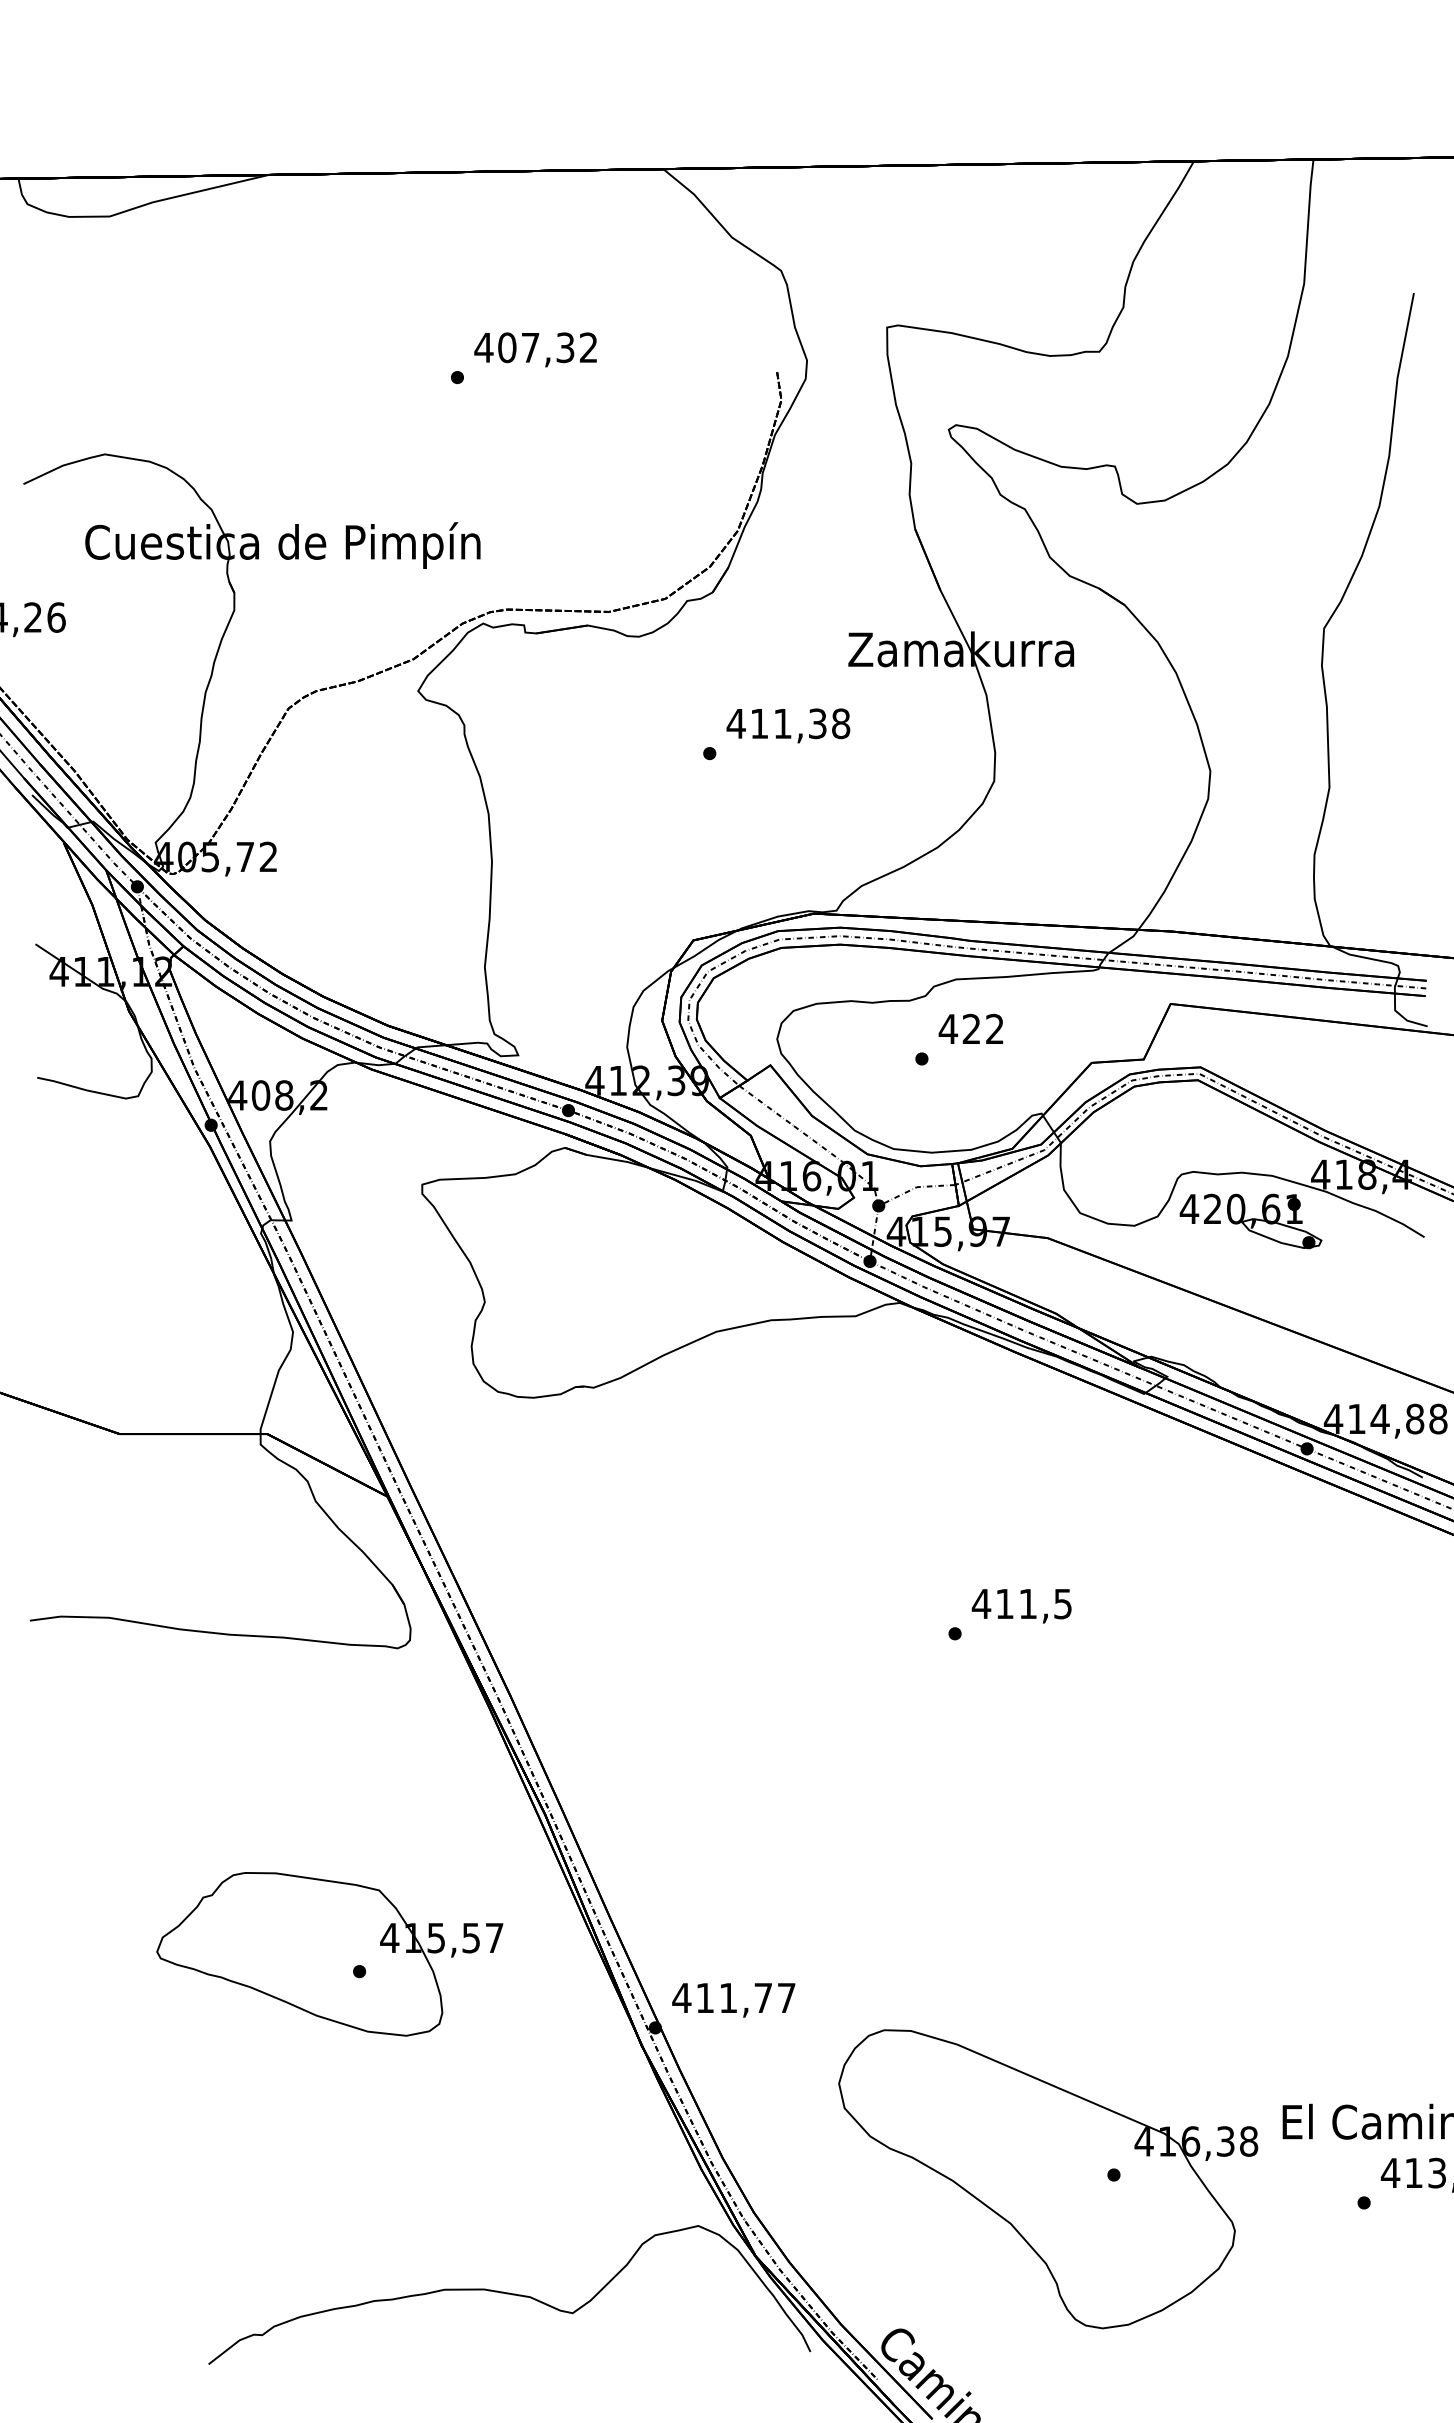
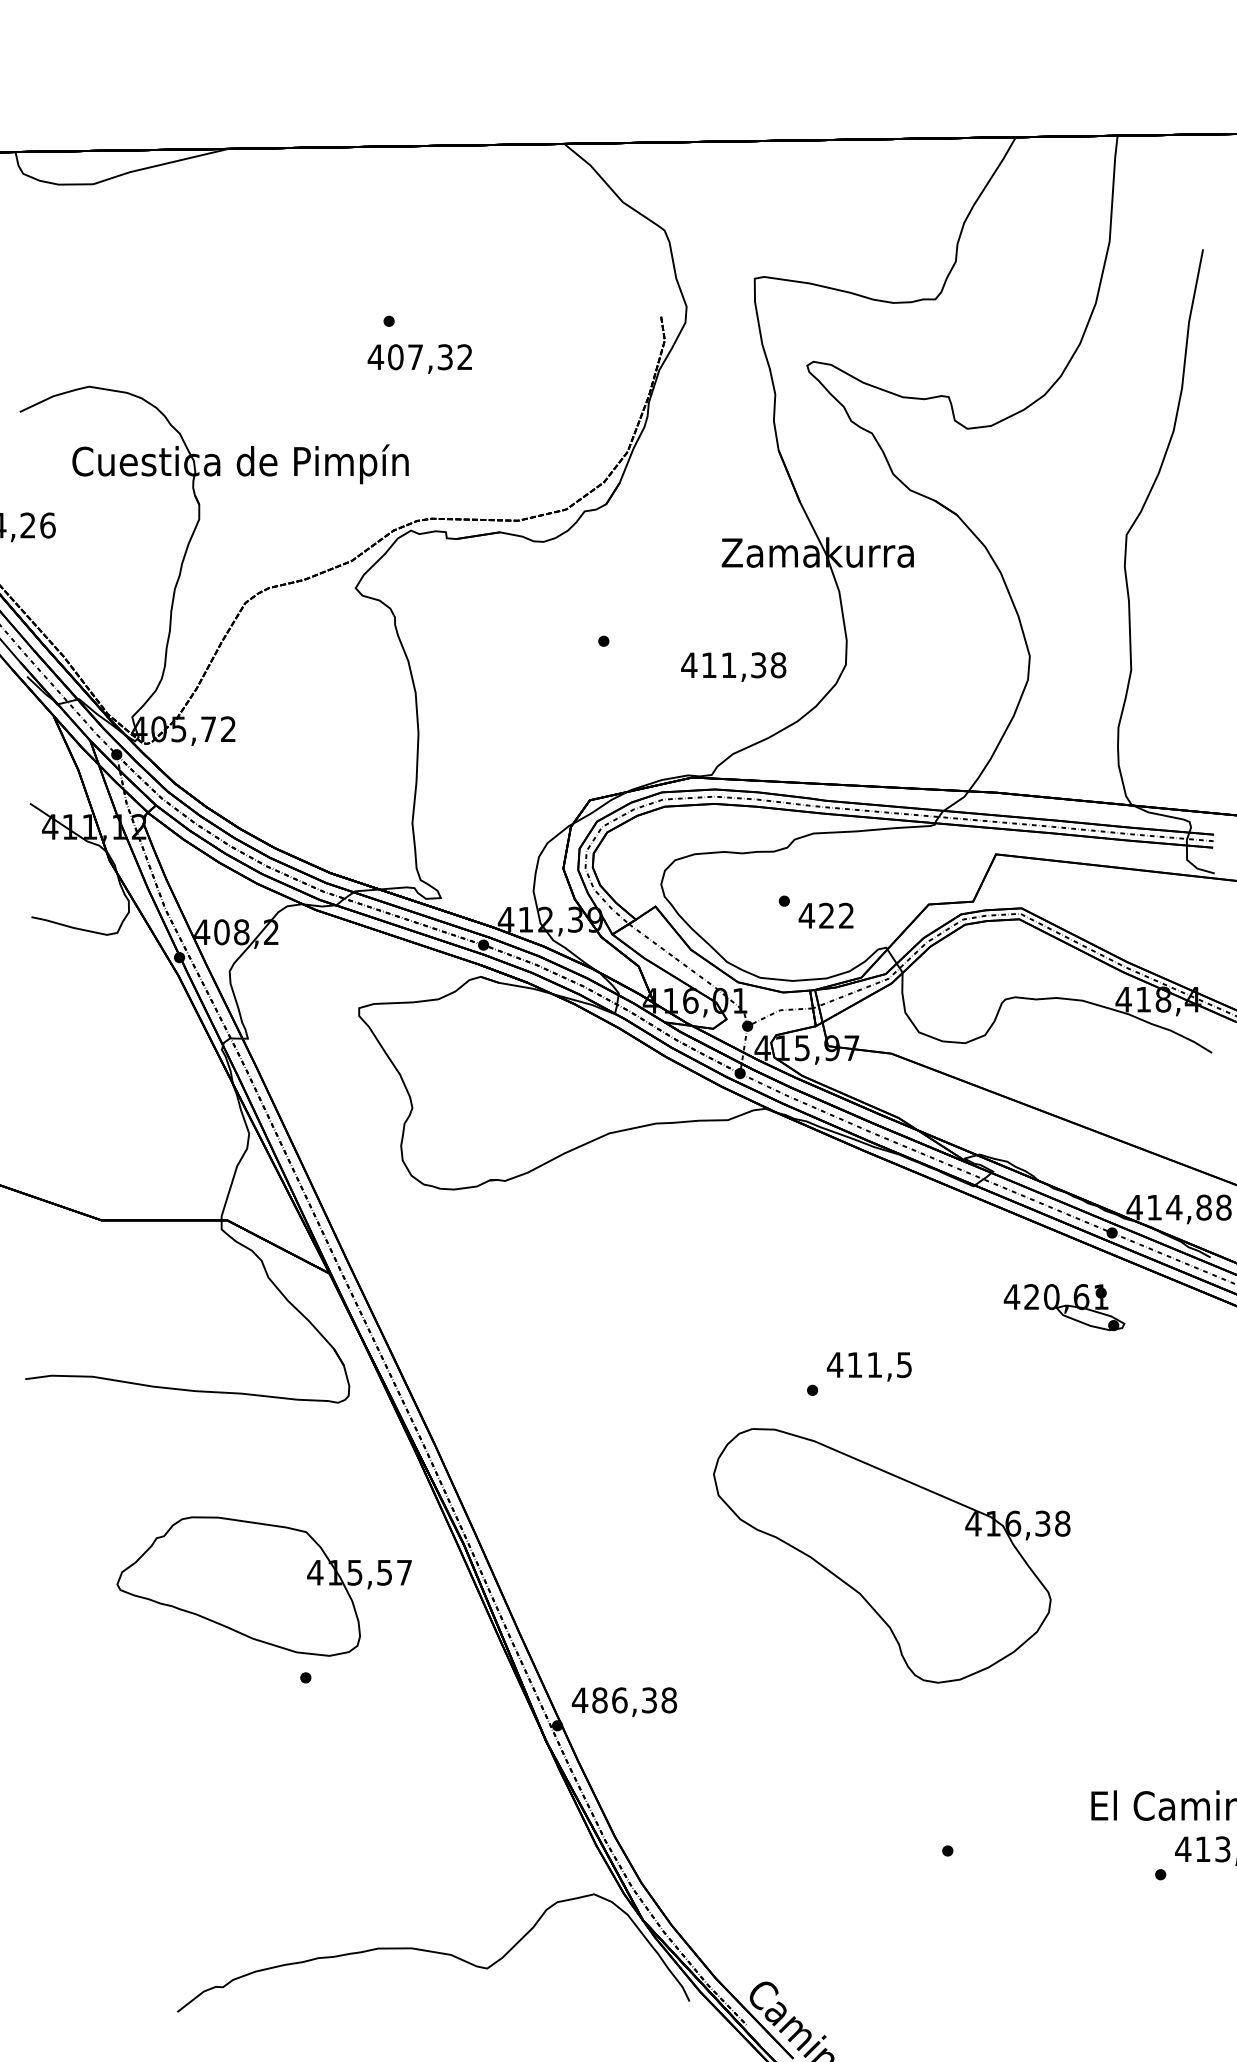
text: (535, 349) -> (419, 358), moved
text: (788, 725) -> (733, 666), moved
text: (970, 1028) -> (825, 915), moved
part: (1250, 1221) -> (1063, 1307), moved
part: (329, 1954) -> (264, 1586), moved
text: (745, 1997) -> (634, 1699), 411,77 -> 486,38
part: (1048, 2179) -> (892, 1556), moved

